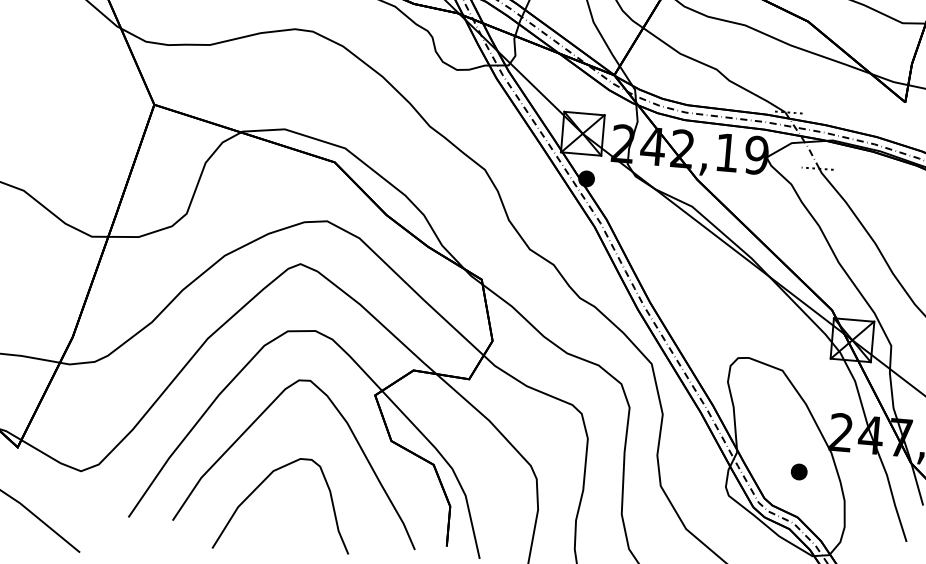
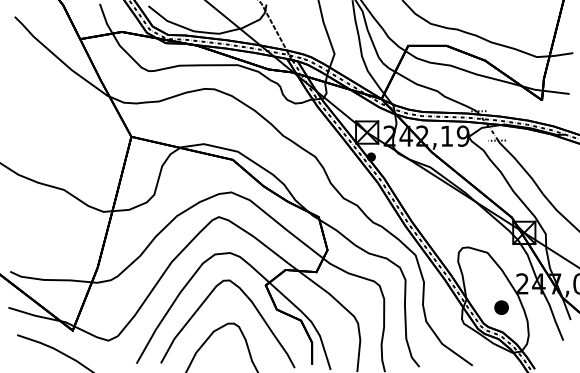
part: (797, 470) -> (500, 306), size x1.6

